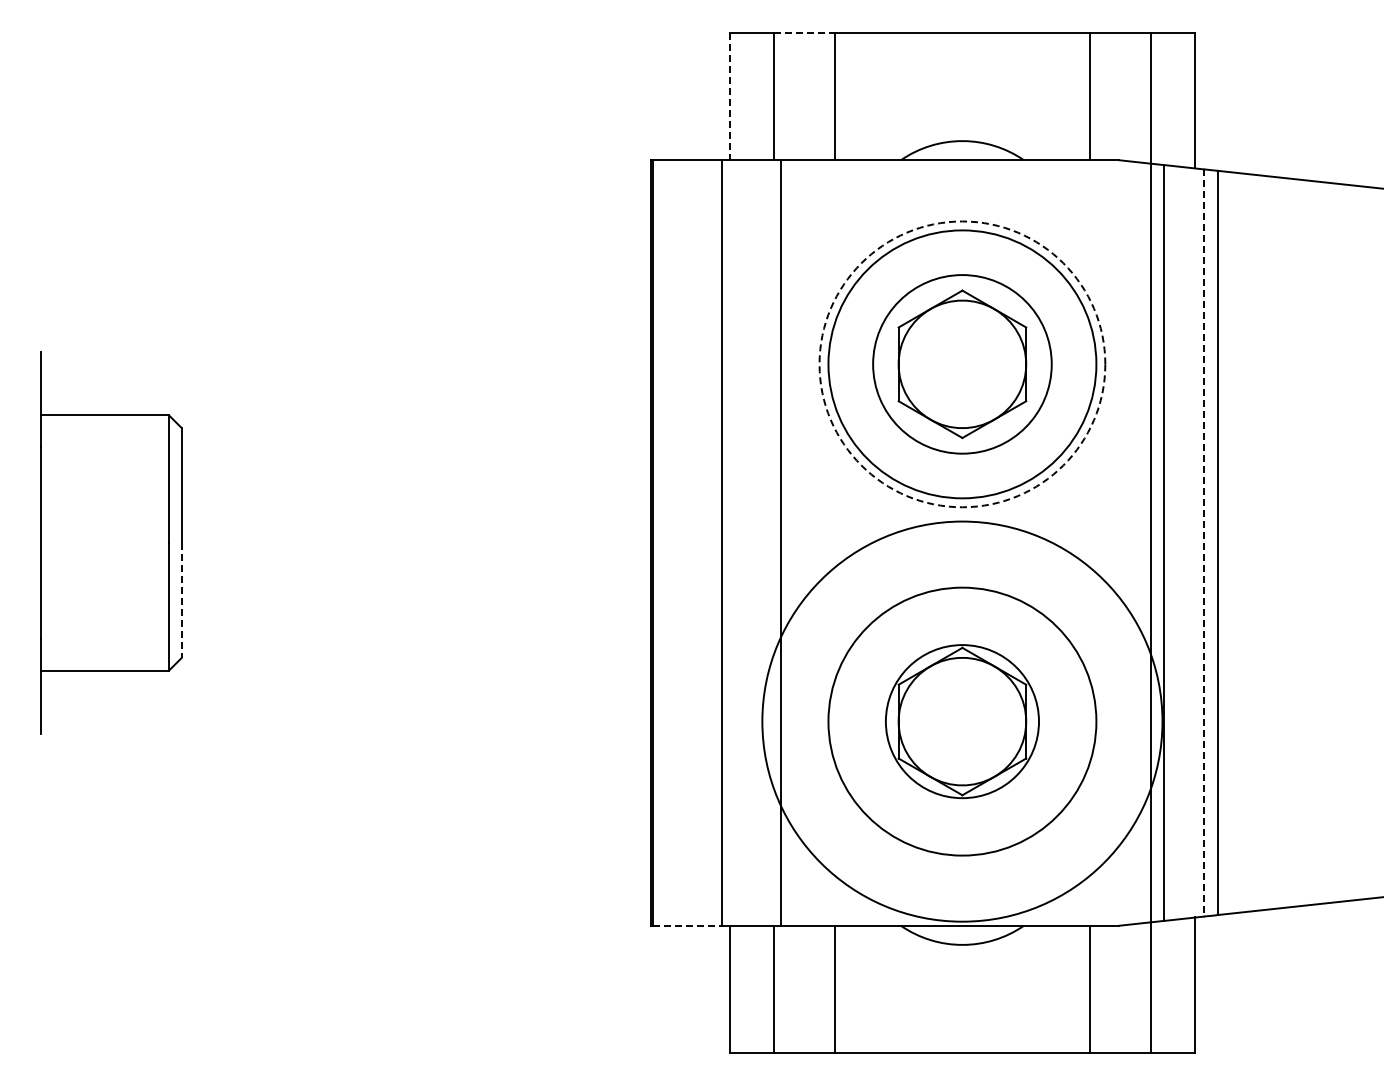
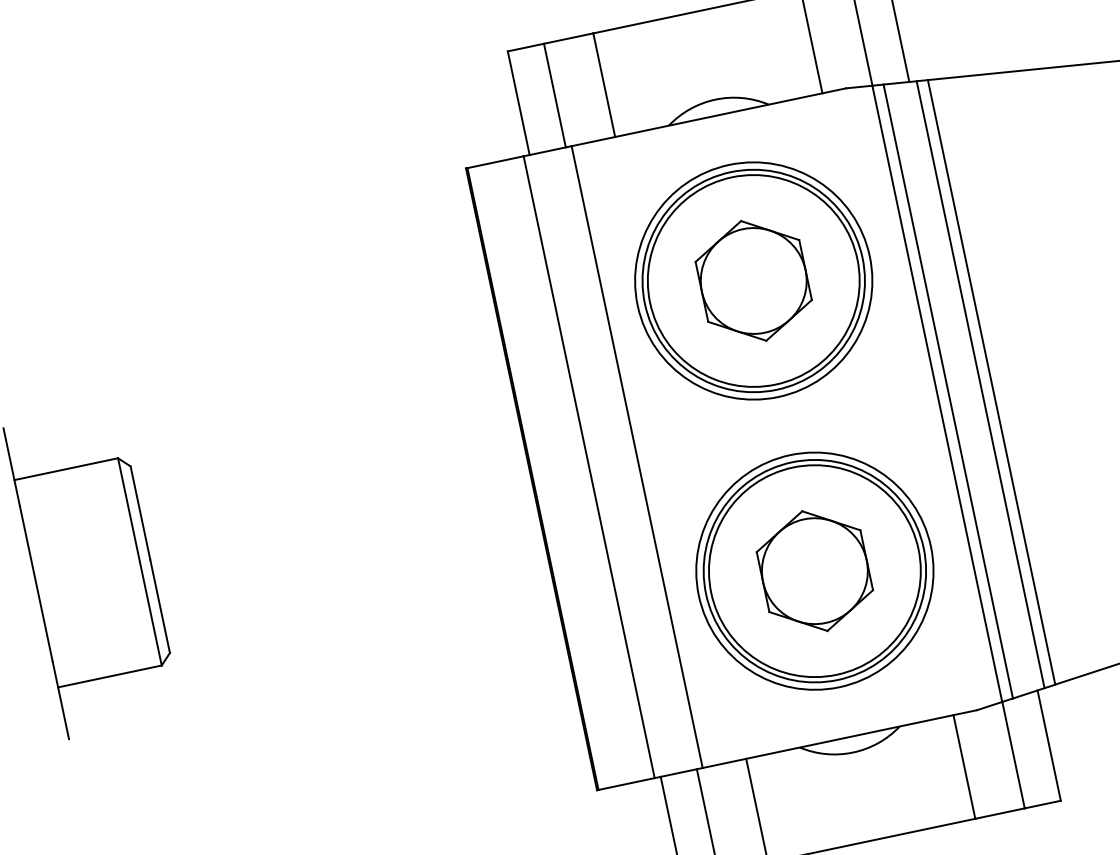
line: (804, 32) -> (568, 38), dashed -> solid
line: (729, 96) -> (518, 103), dashed -> solid
circle: (962, 363) -> (753, 280), size x1.43
circle: (962, 364) -> (753, 281), dashed -> solid
line: (1204, 543) -> (981, 385), dashed -> solid
line: (181, 600) -> (159, 606), dashed -> solid
circle: (962, 721) -> (814, 571), size x0.71
circle: (962, 721) -> (814, 571), size x1.67
line: (687, 925) -> (626, 783), dashed -> solid

